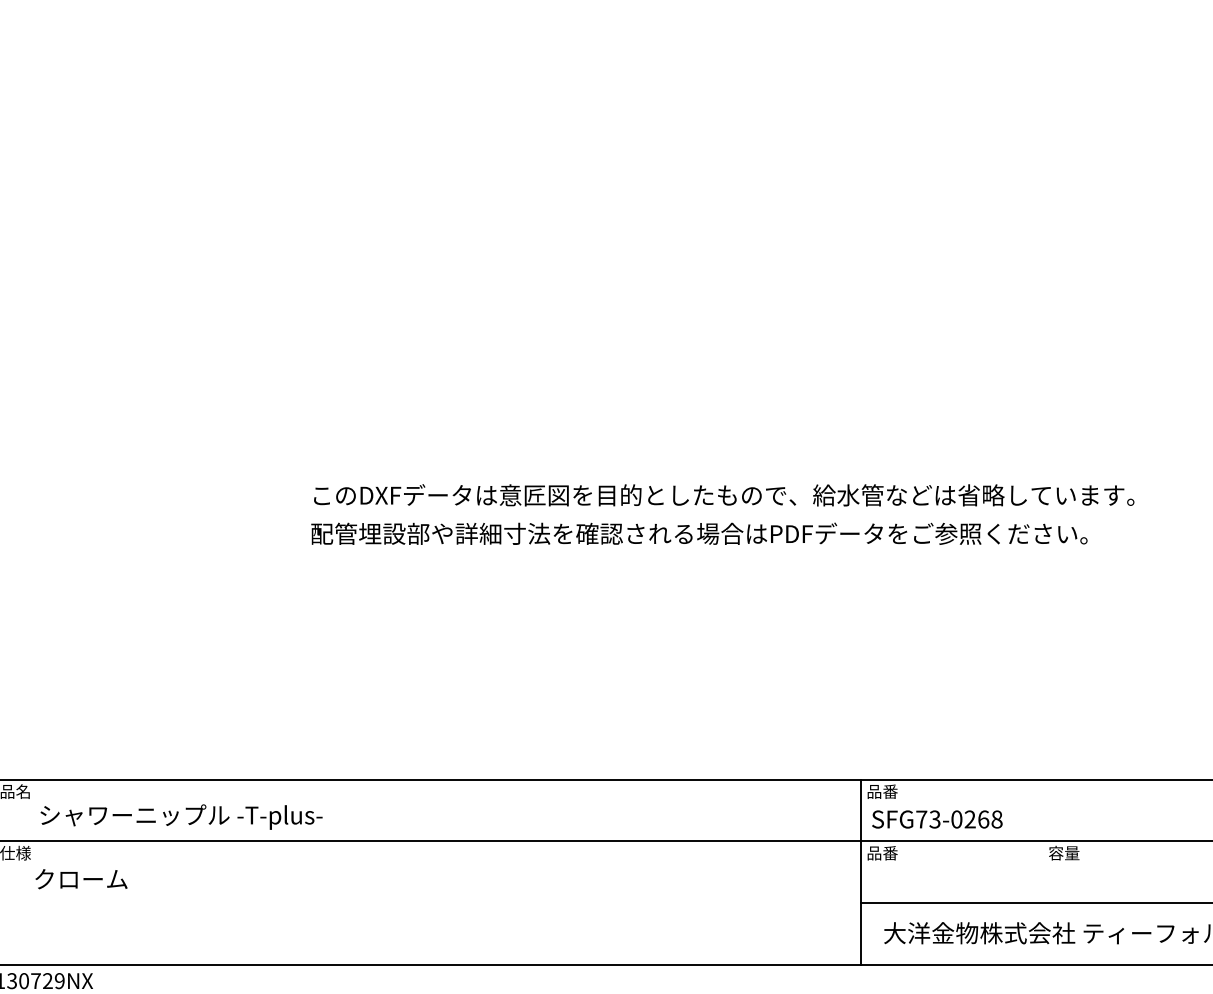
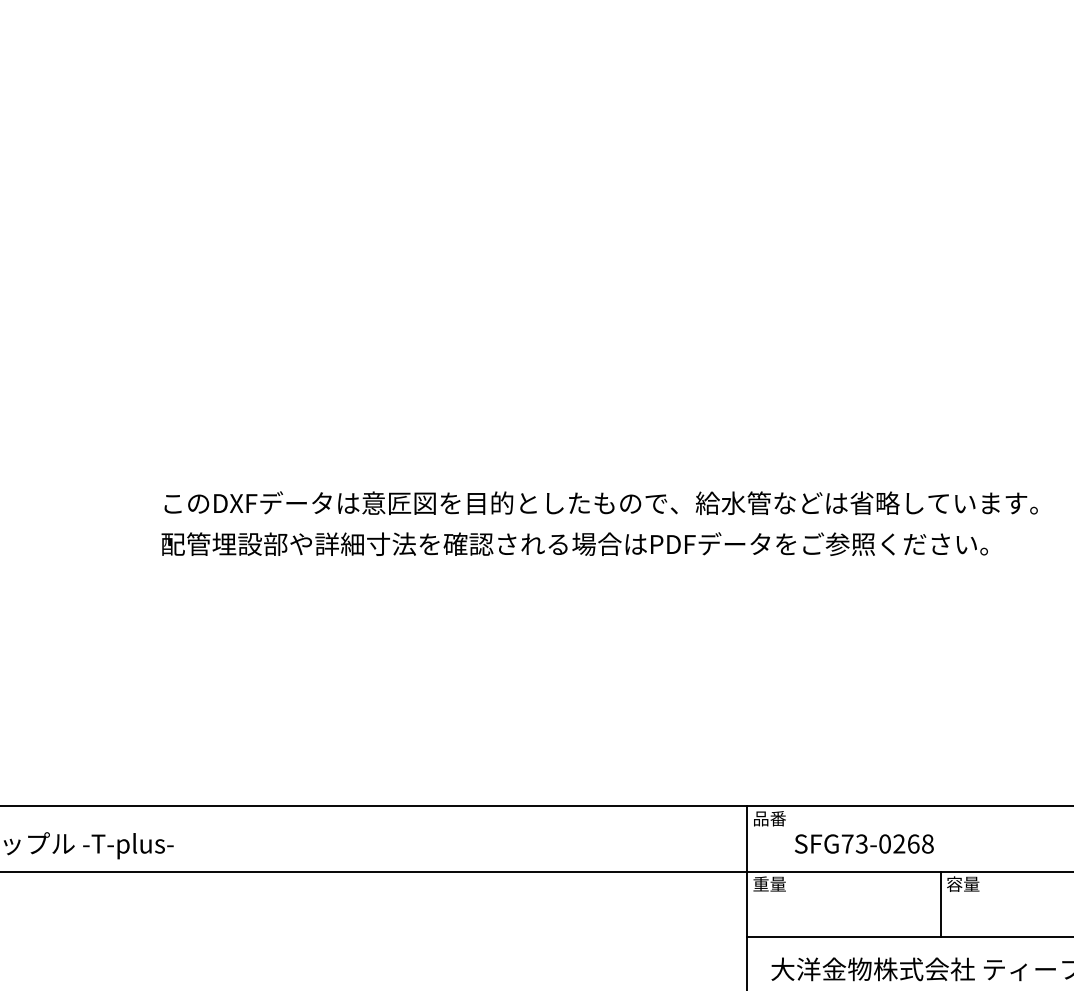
text: (937, 819) -> (864, 844), moved
text: (882, 853) -> (769, 884), 品番 -> 重量
line: (1043, 872) -> (941, 904), added

